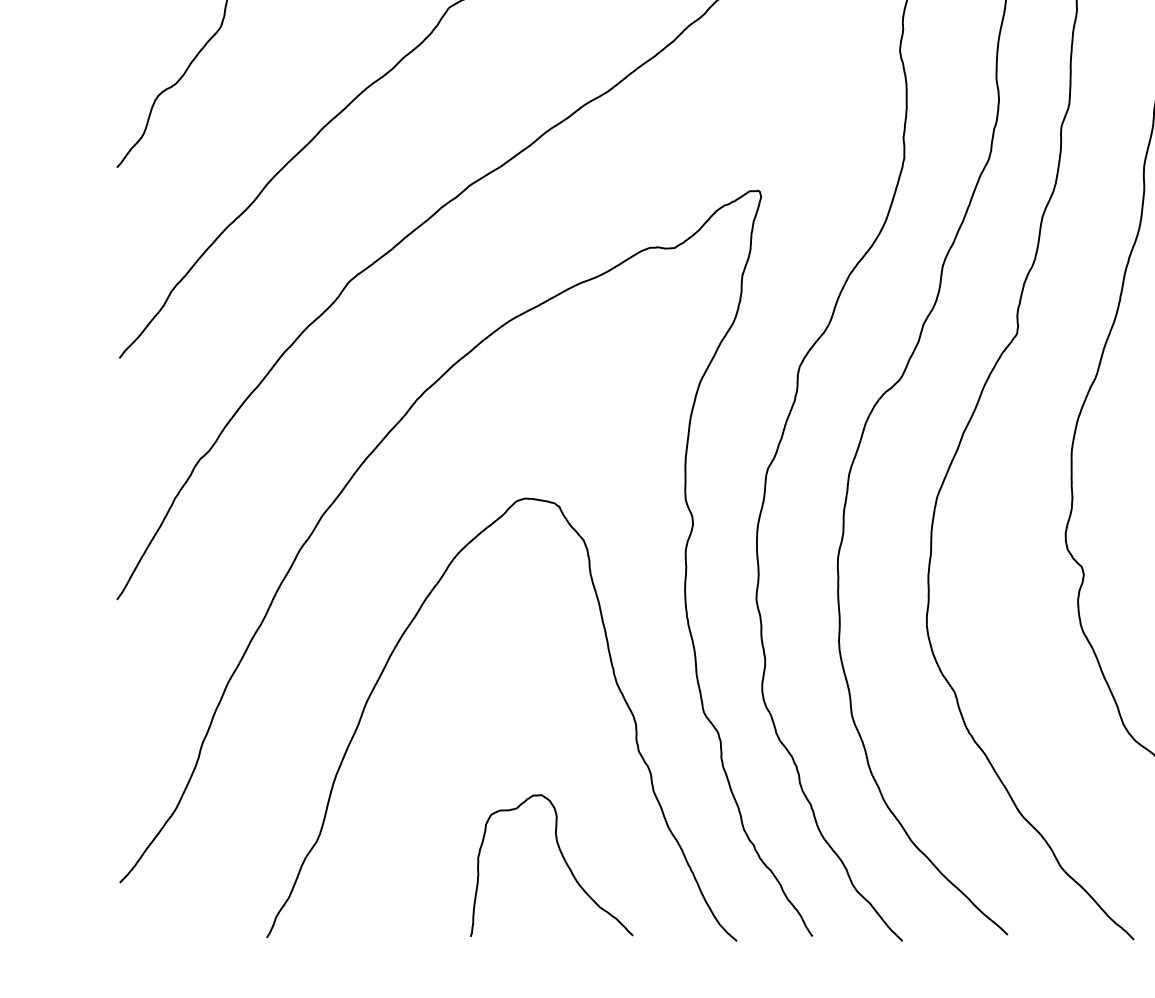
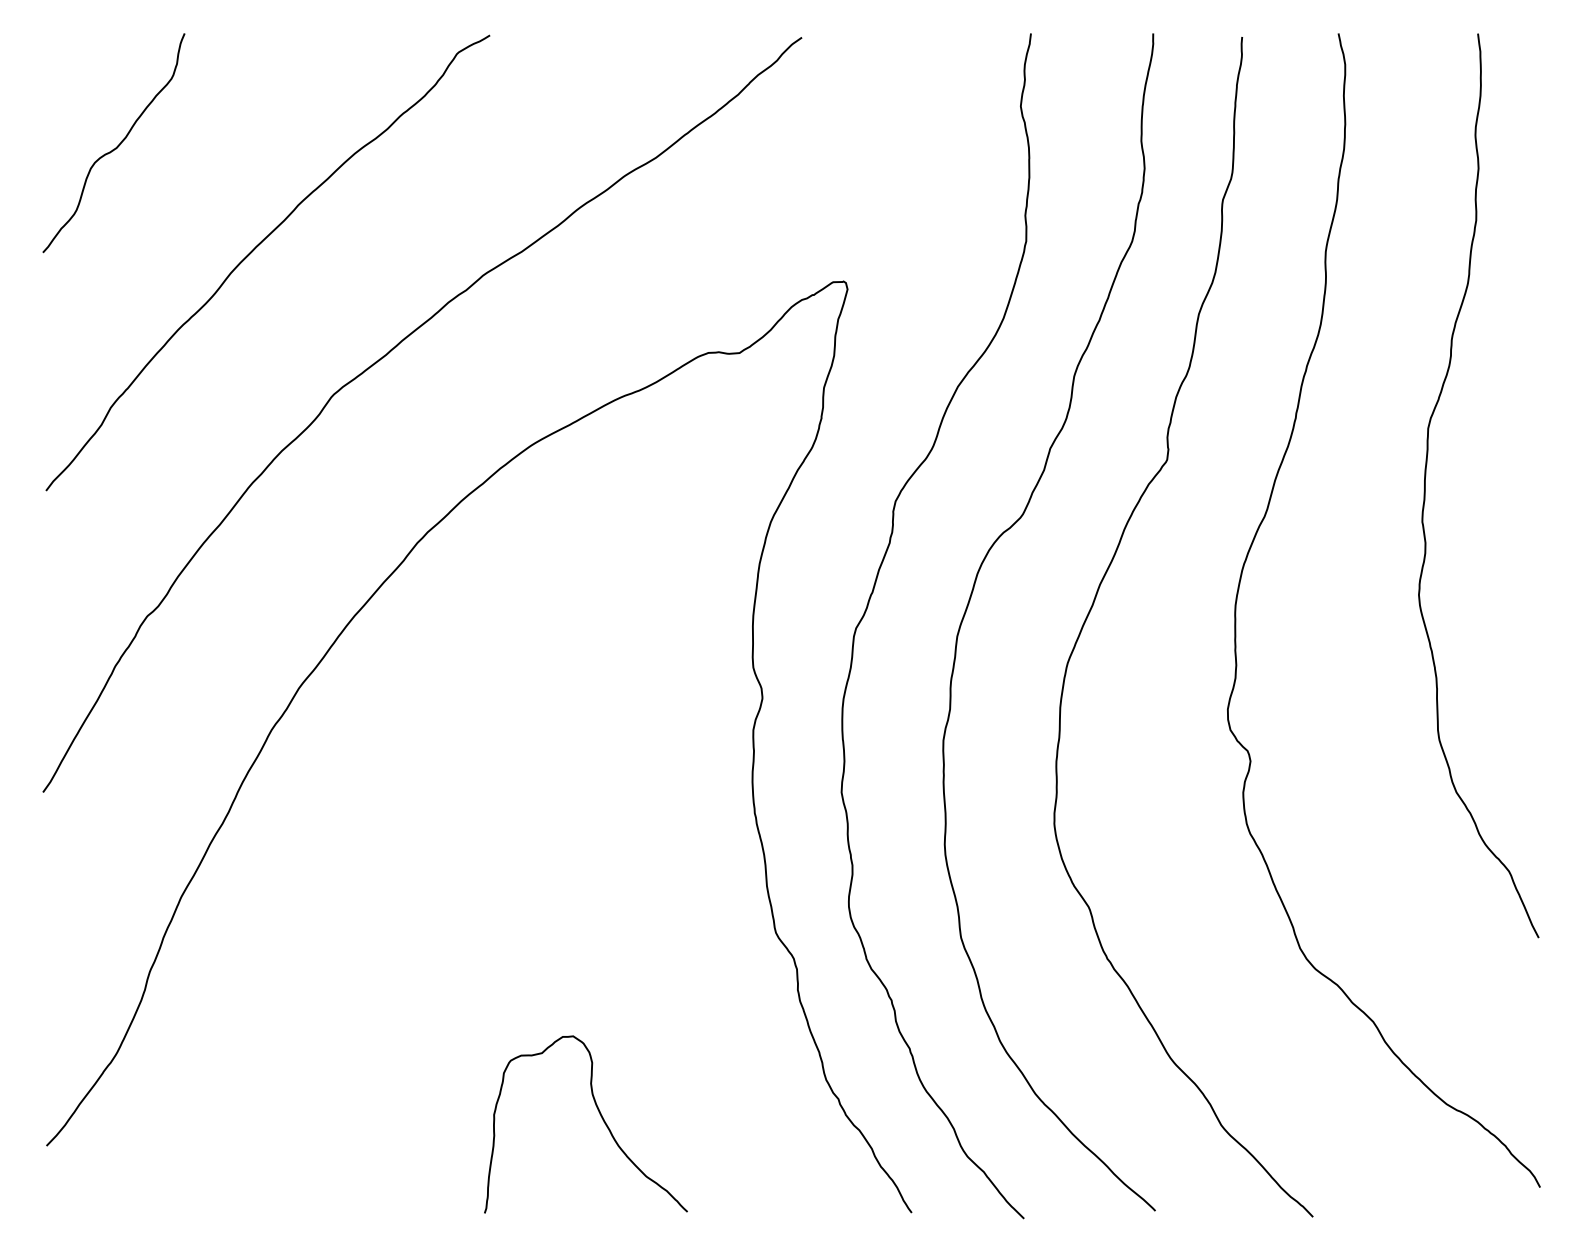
curve: (615, 681) -> (665, 894), removed

